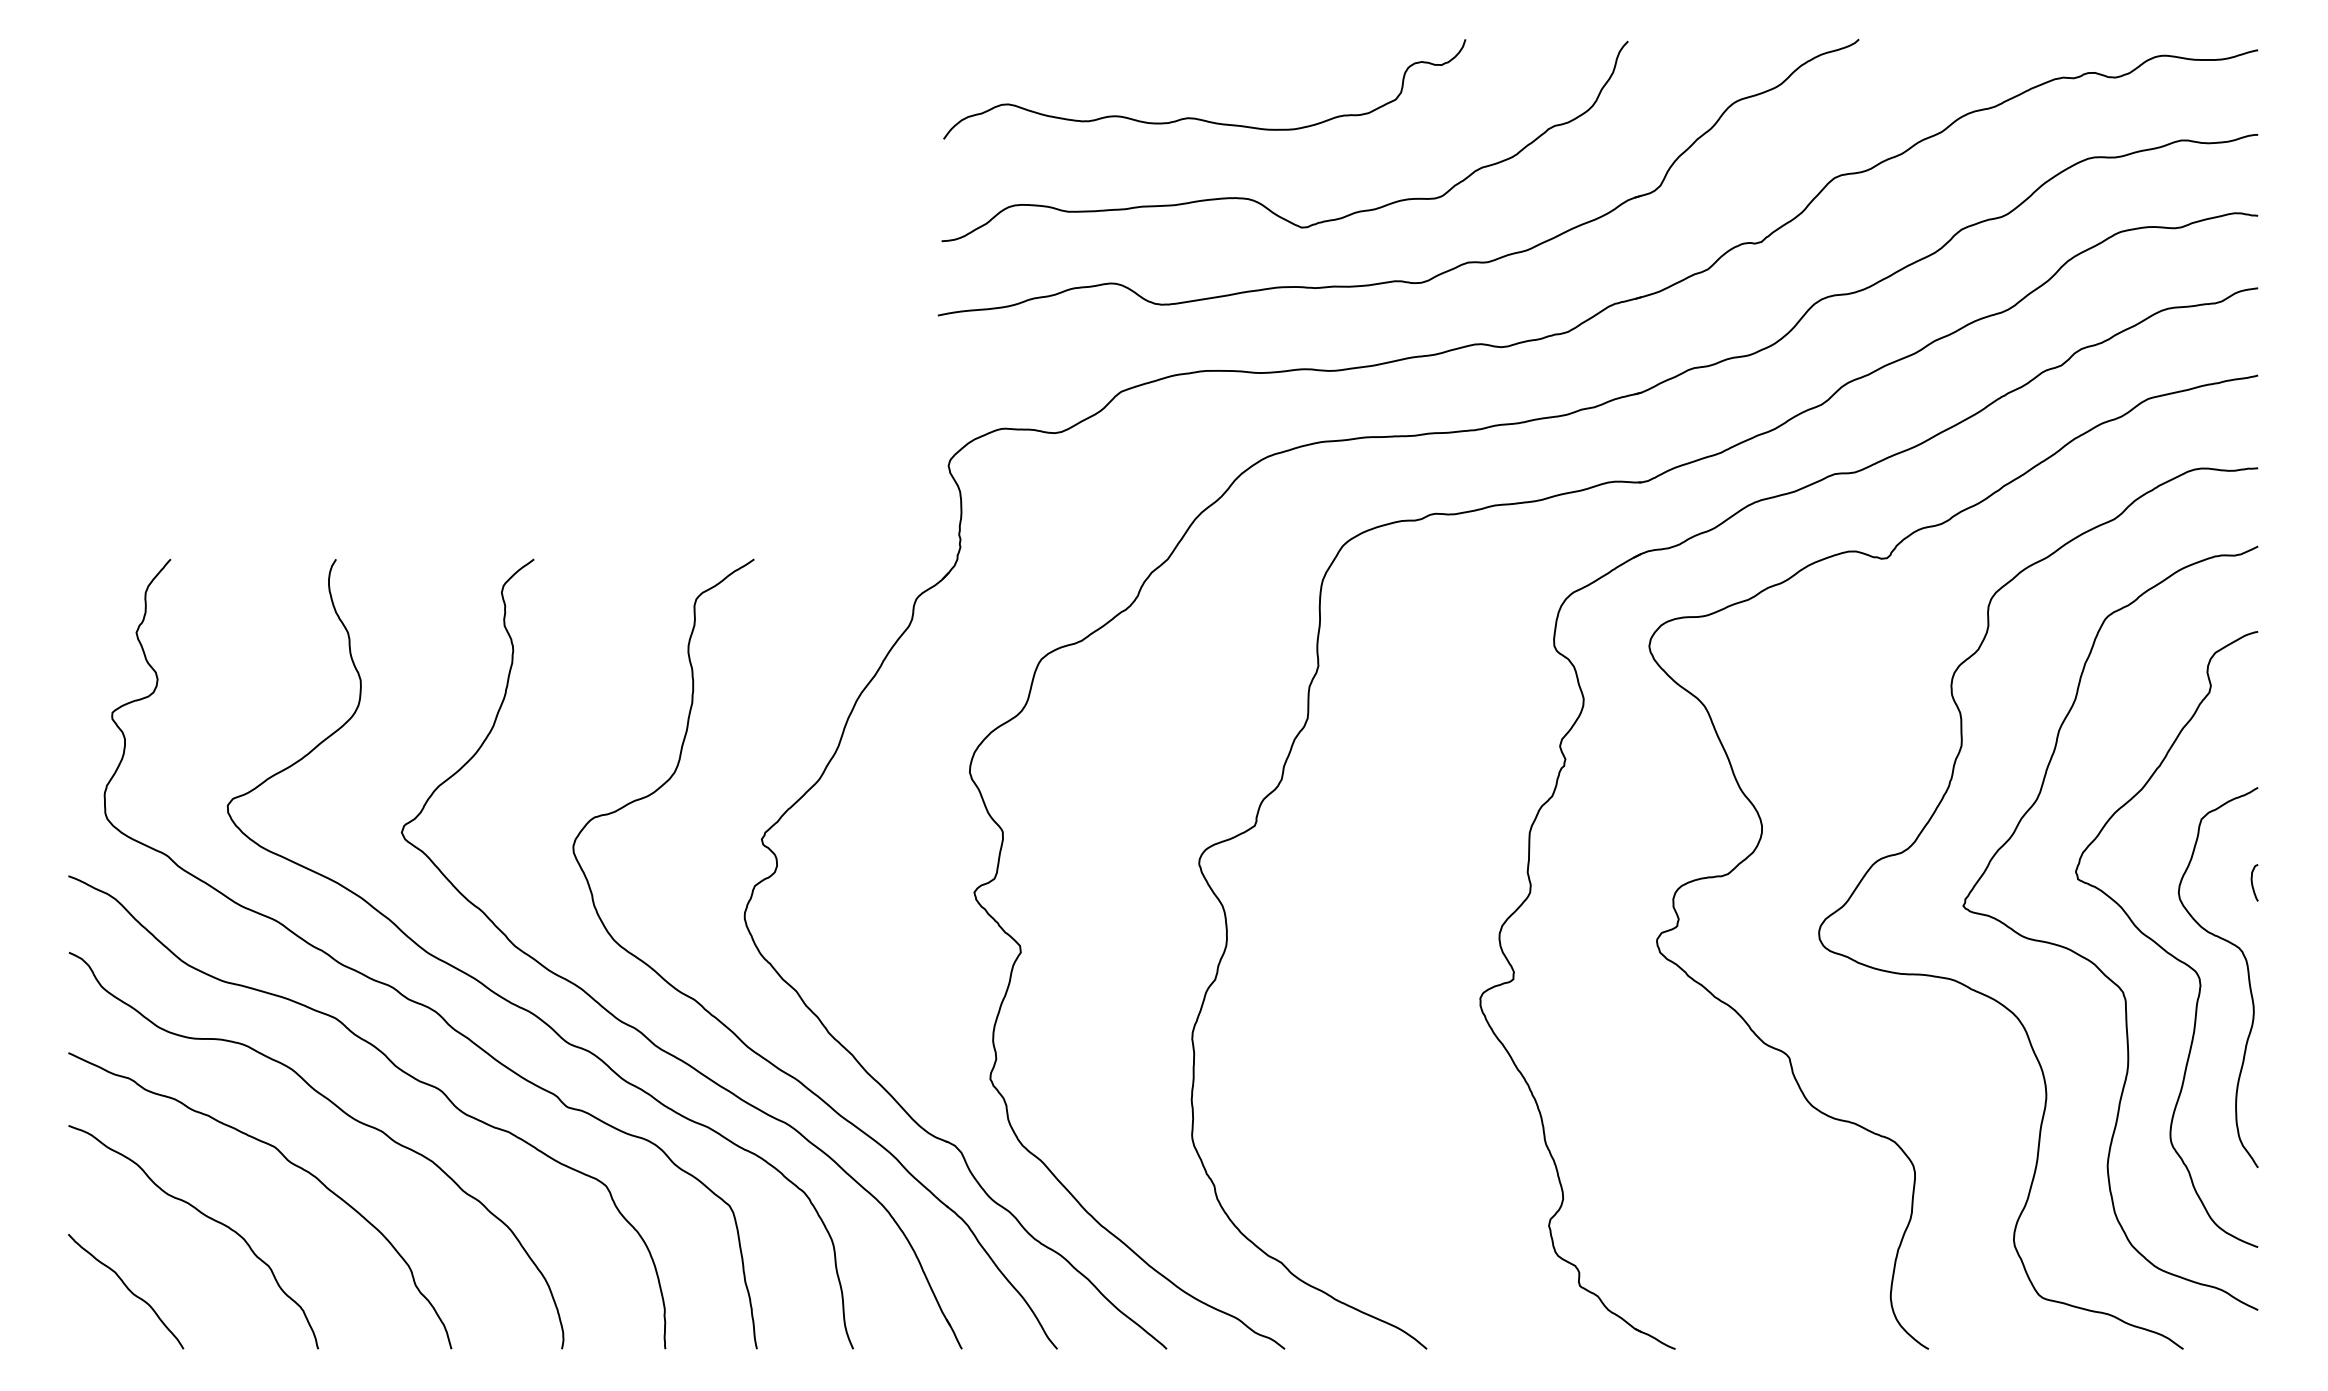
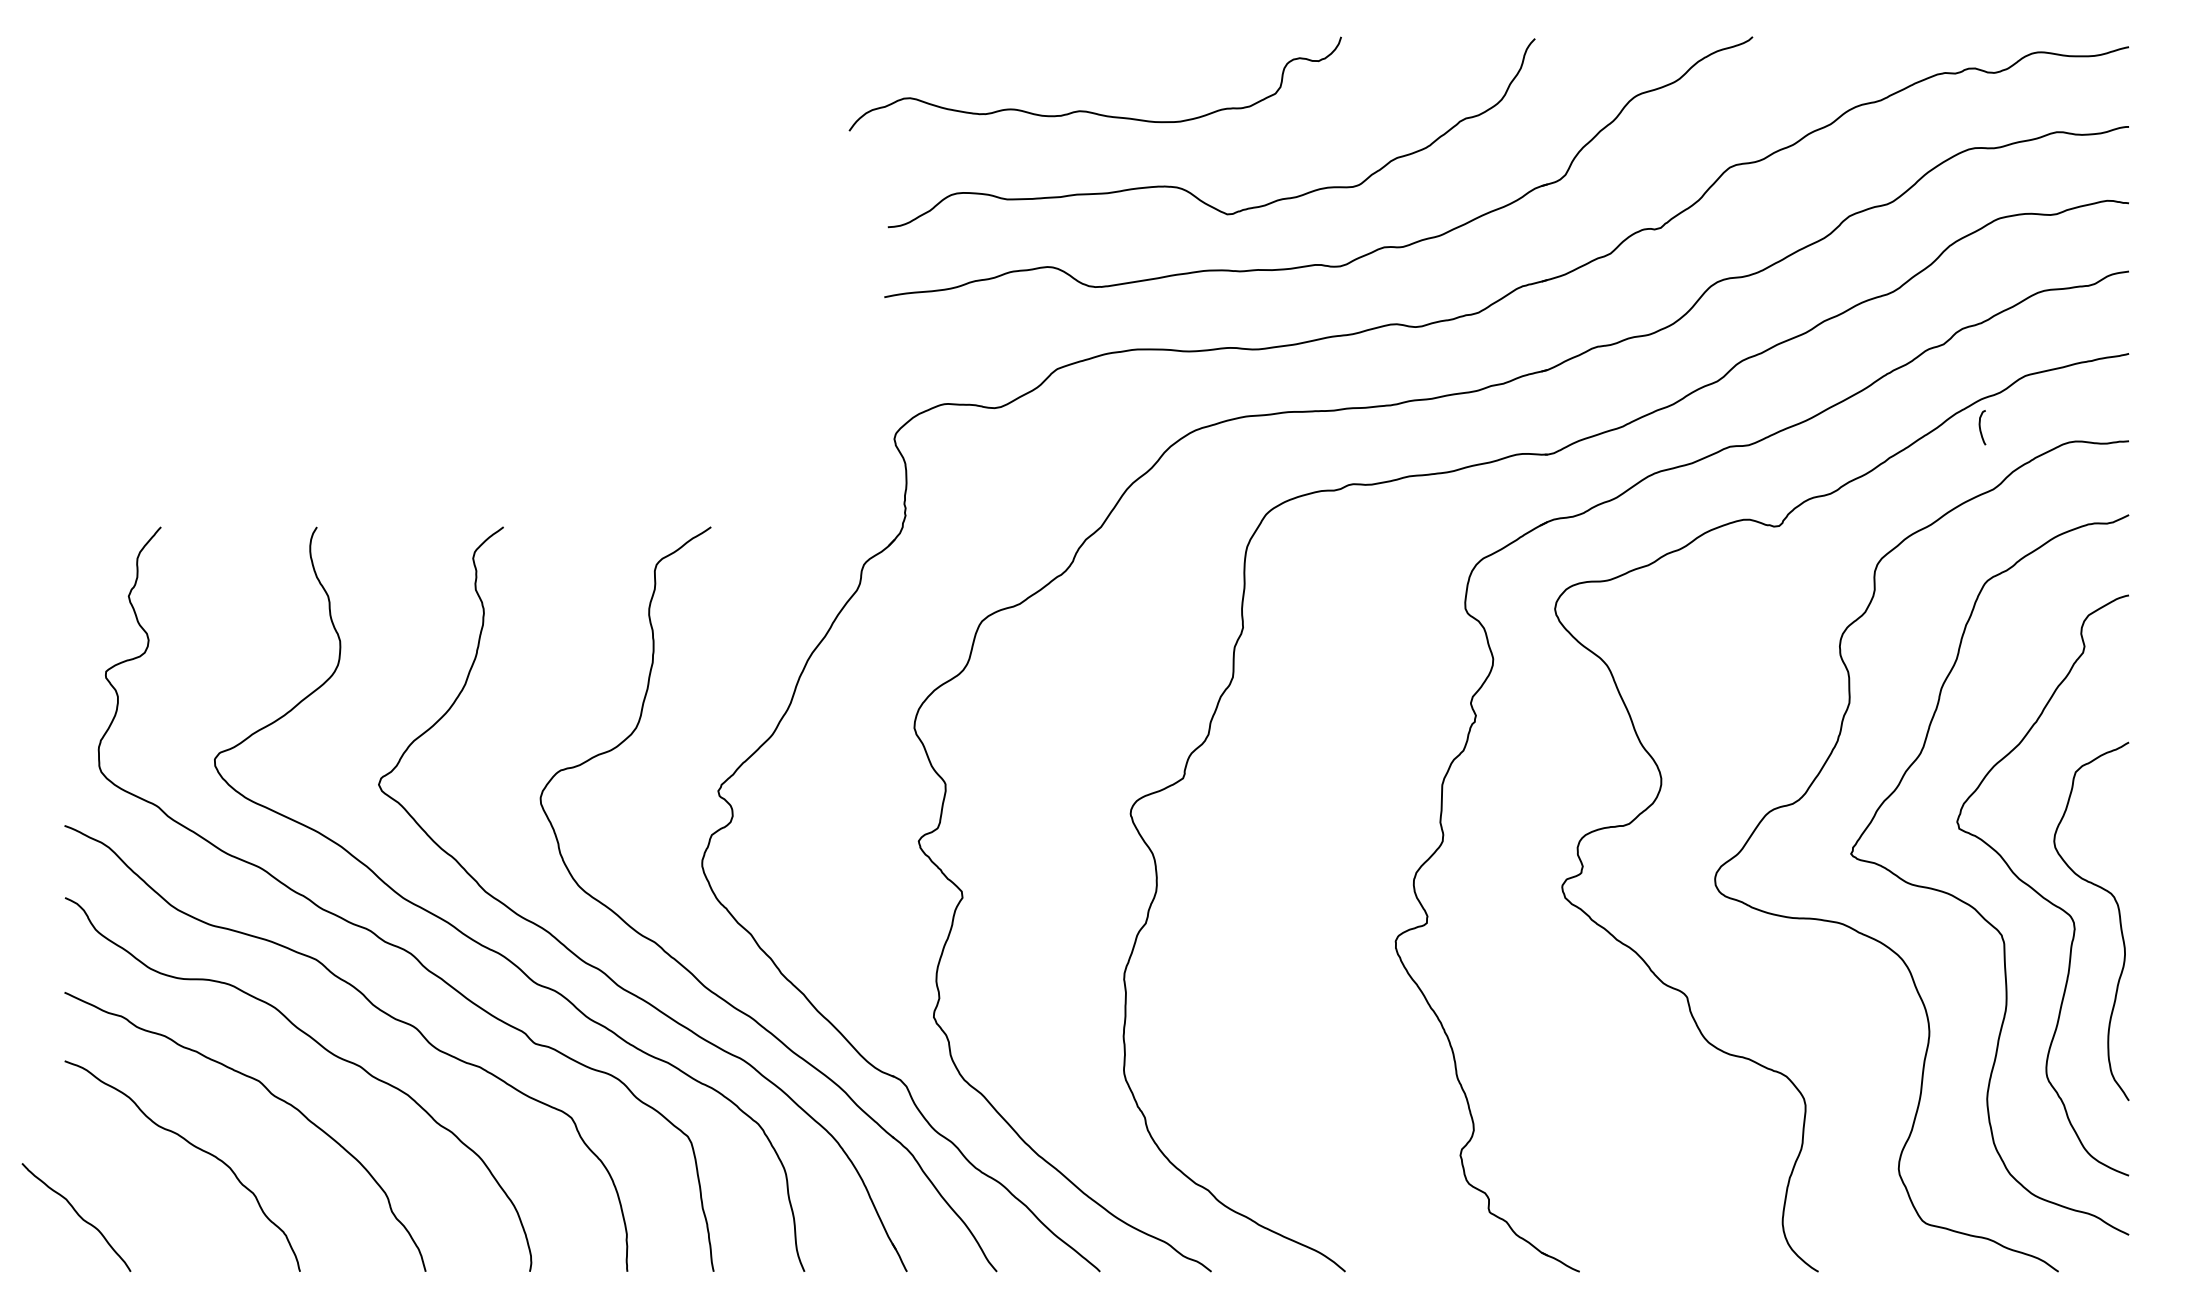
curve: (1200, 118) -> (1091, 111), moved
curve: (2252, 882) -> (1980, 427), moved
curve: (127, 1289) -> (77, 1215), moved

